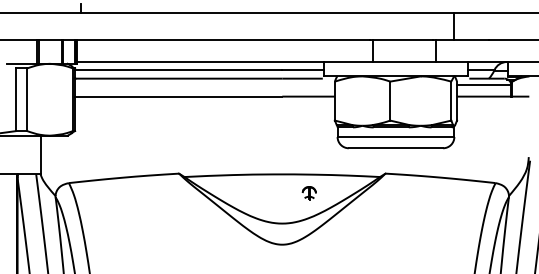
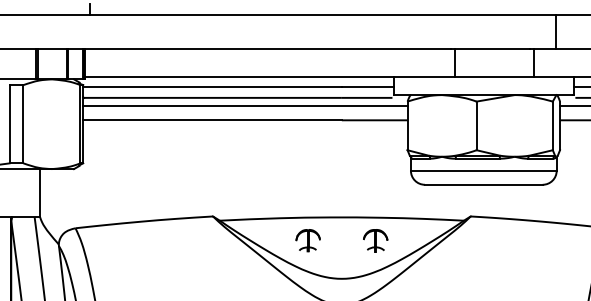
line: (204, 85) -> (244, 106), added
part: (255, 192) -> (308, 240), added
part: (309, 192) -> (375, 240), size x1.43

